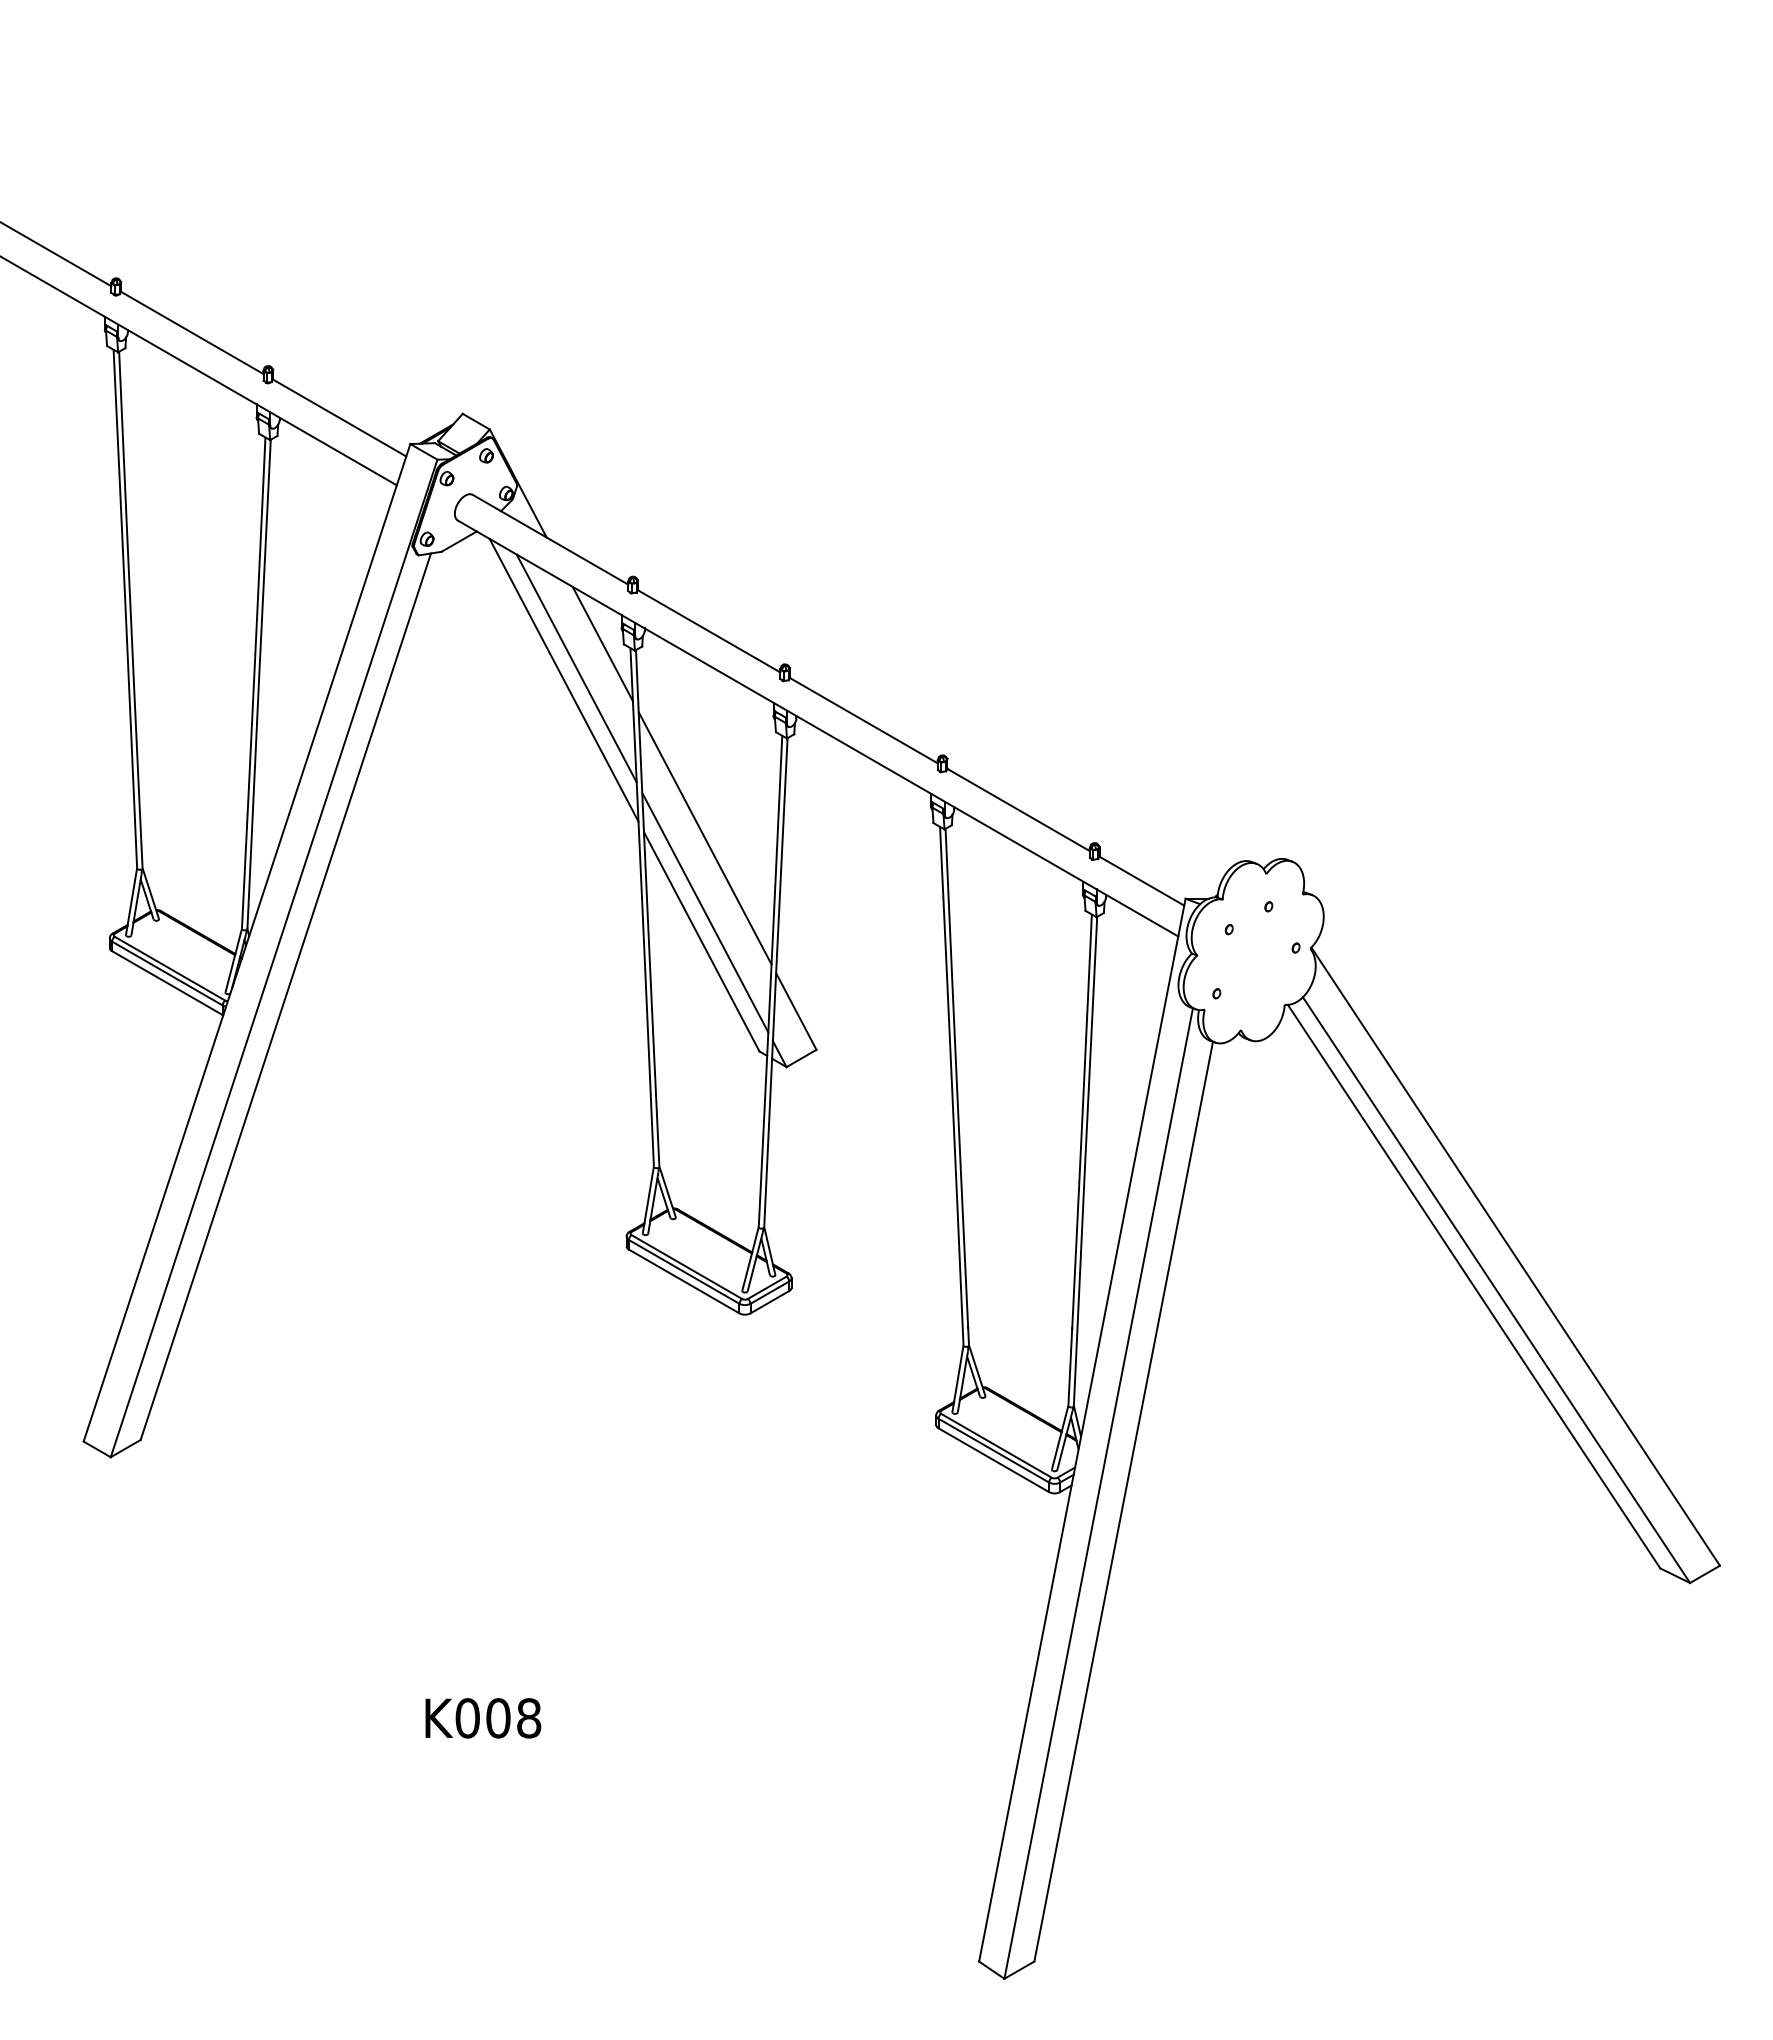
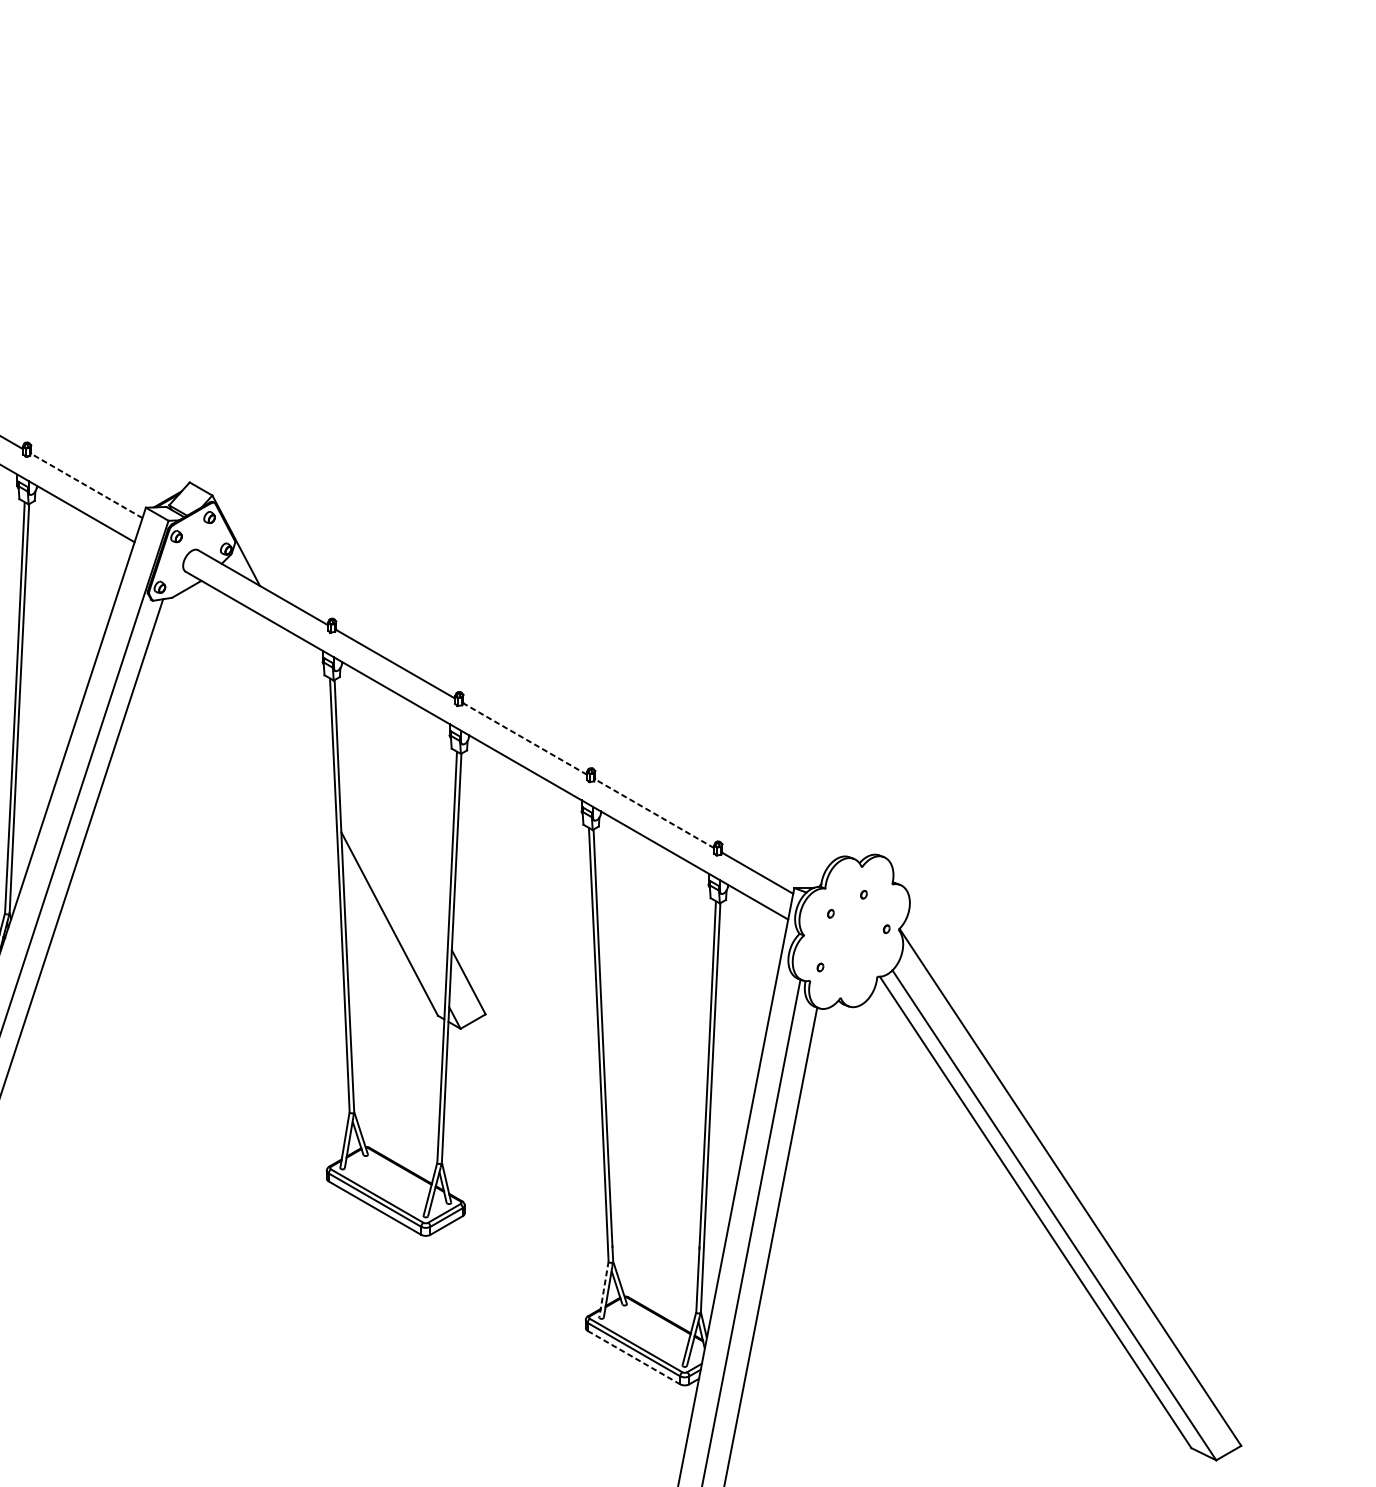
line: (339, 417) -> (86, 485), solid -> dashed
line: (602, 643) -> (306, 674), removed
line: (576, 668) -> (284, 695), removed
line: (563, 679) -> (274, 704), removed
line: (863, 720) -> (524, 738), solid -> dashed
line: (1018, 809) -> (654, 813), solid -> dashed
line: (704, 838) -> (391, 837), removed
line: (705, 912) -> (392, 899), removed
line: (957, 1379) -> (603, 1290), solid -> dashed
line: (993, 1460) -> (633, 1357), solid -> dashed

